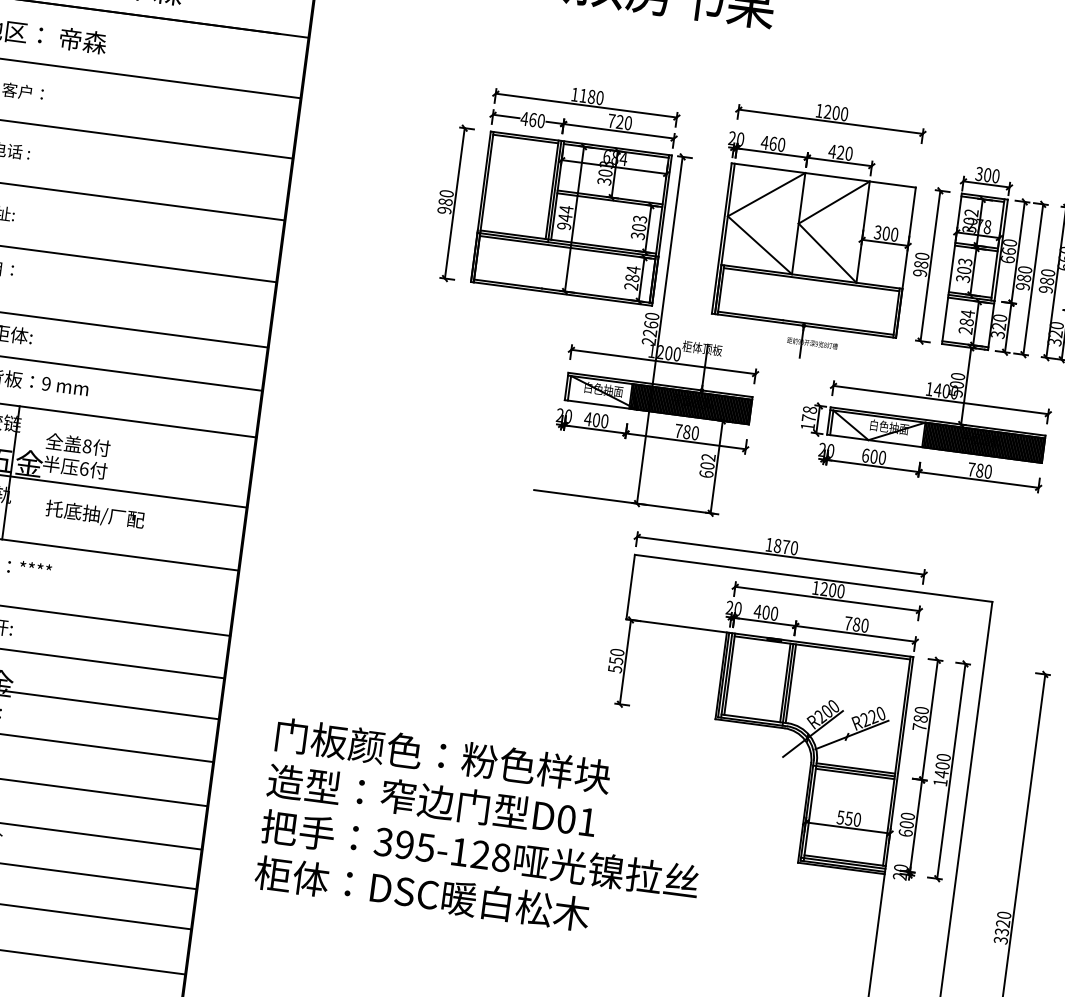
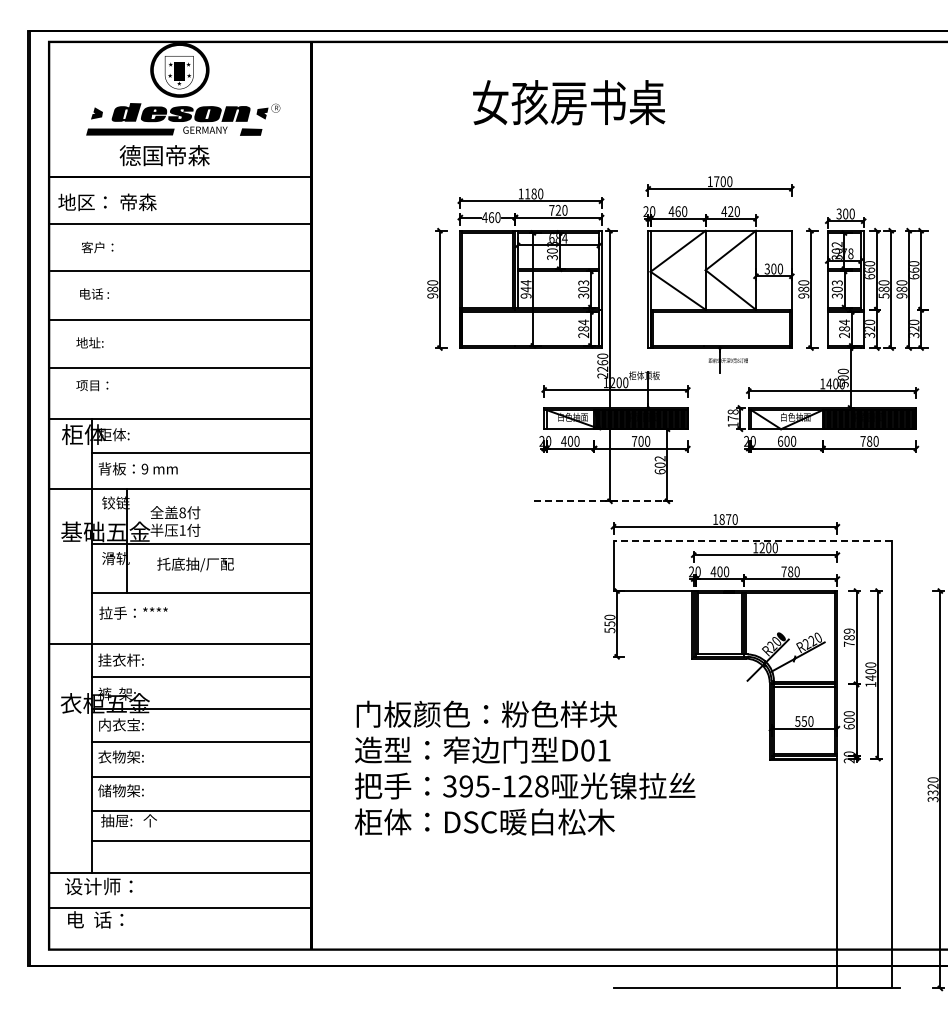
text: (827, 111) -> (716, 181), 1200 -> 1700
text: (1022, 286) -> (883, 295), 980 -> 580
text: (686, 432) -> (640, 441), 780 -> 700
text: (84, 468) -> (182, 530), 6 -> 1
line: (626, 502) -> (601, 501), solid -> dashed
line: (813, 577) -> (752, 540), solid -> dashed
text: (922, 709) -> (849, 630), 780 -> 789

